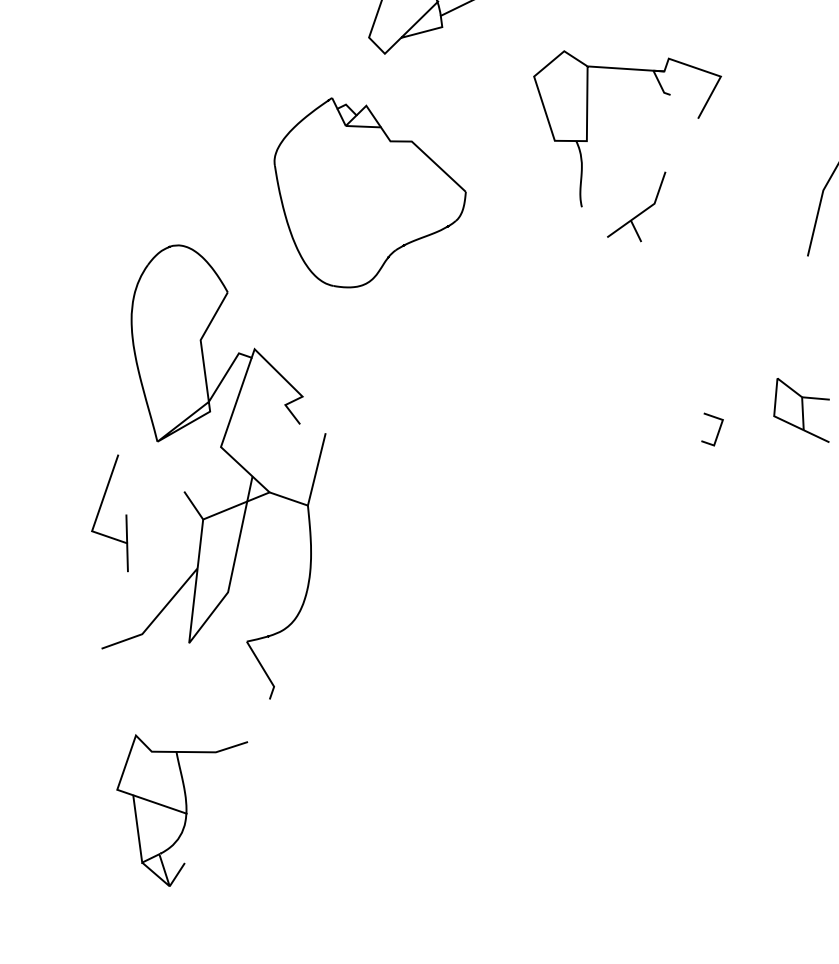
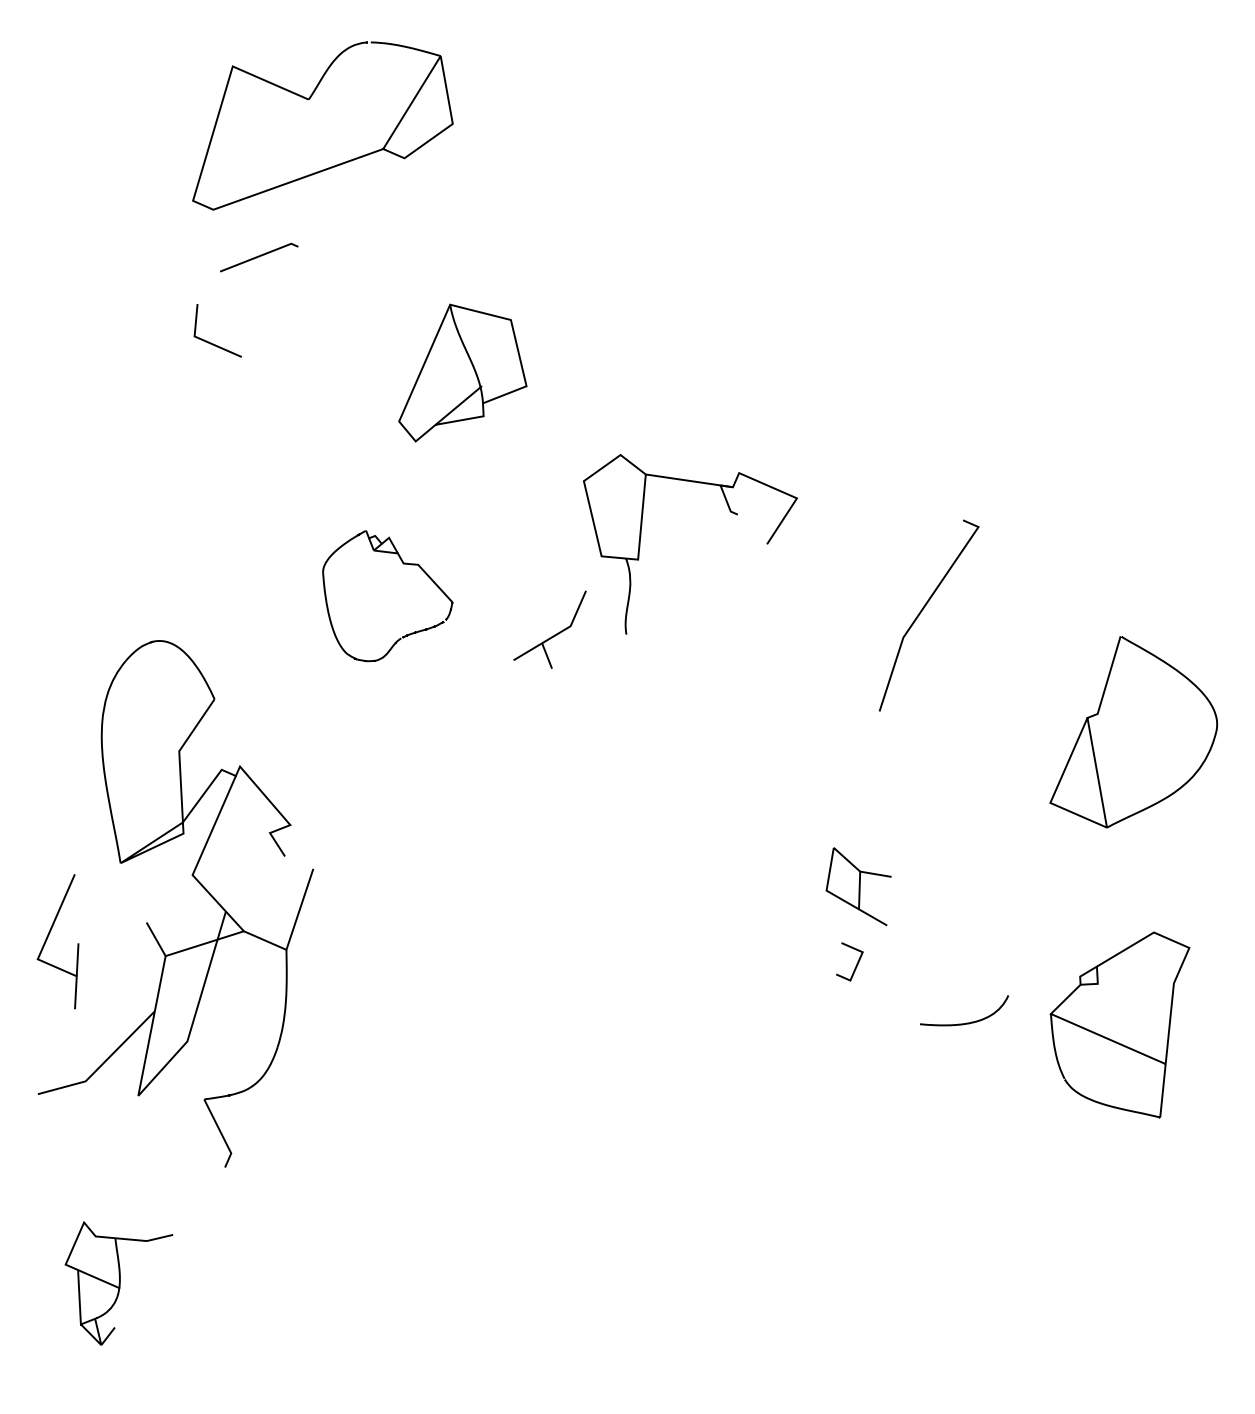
part: (371, 189) -> (387, 595), size x0.6
part: (641, 212) -> (554, 634), moved
line: (718, 430) -> (856, 963), moved
part: (185, 807) -> (118, 1283), size x0.7

